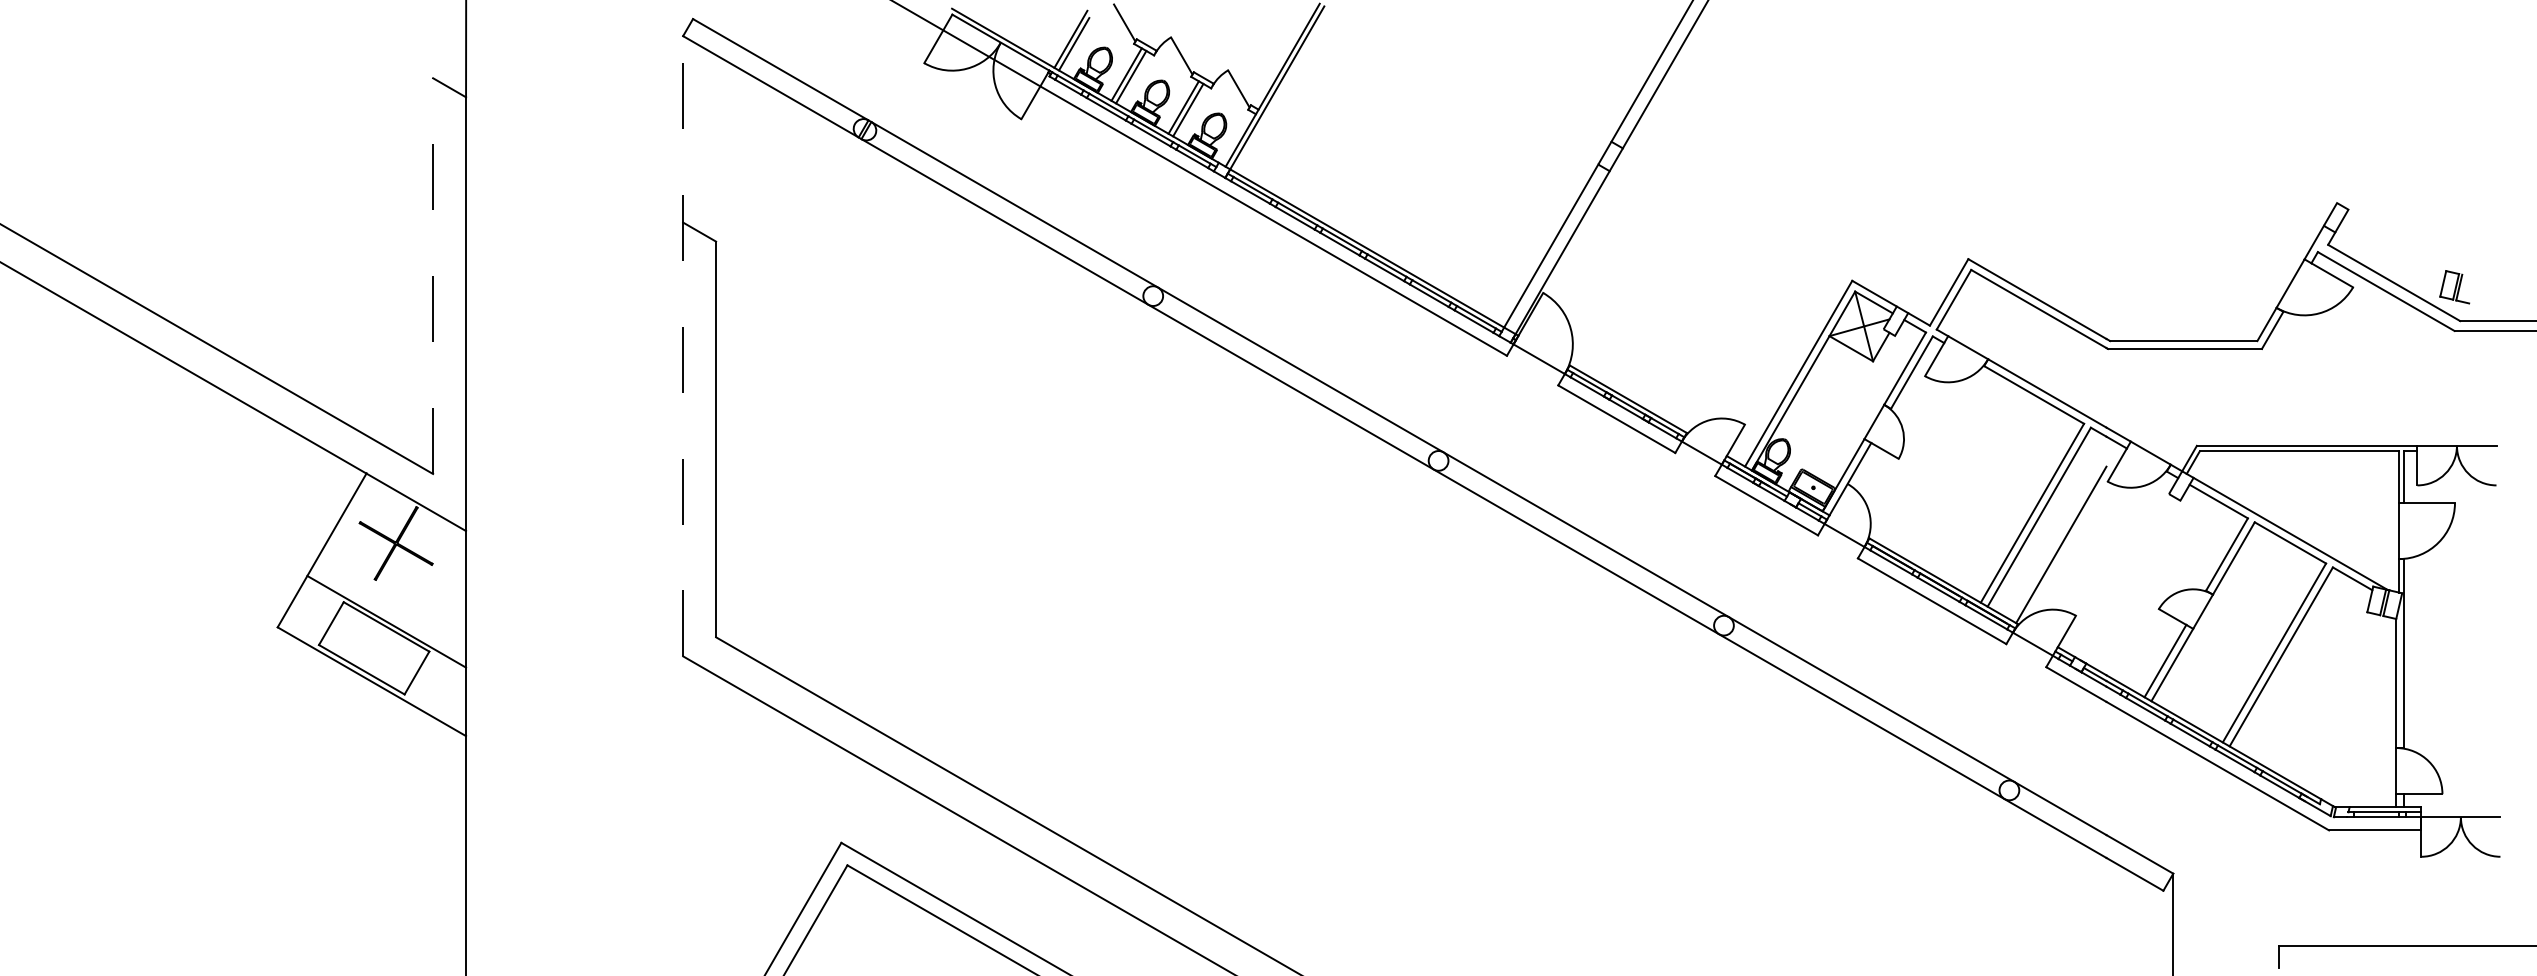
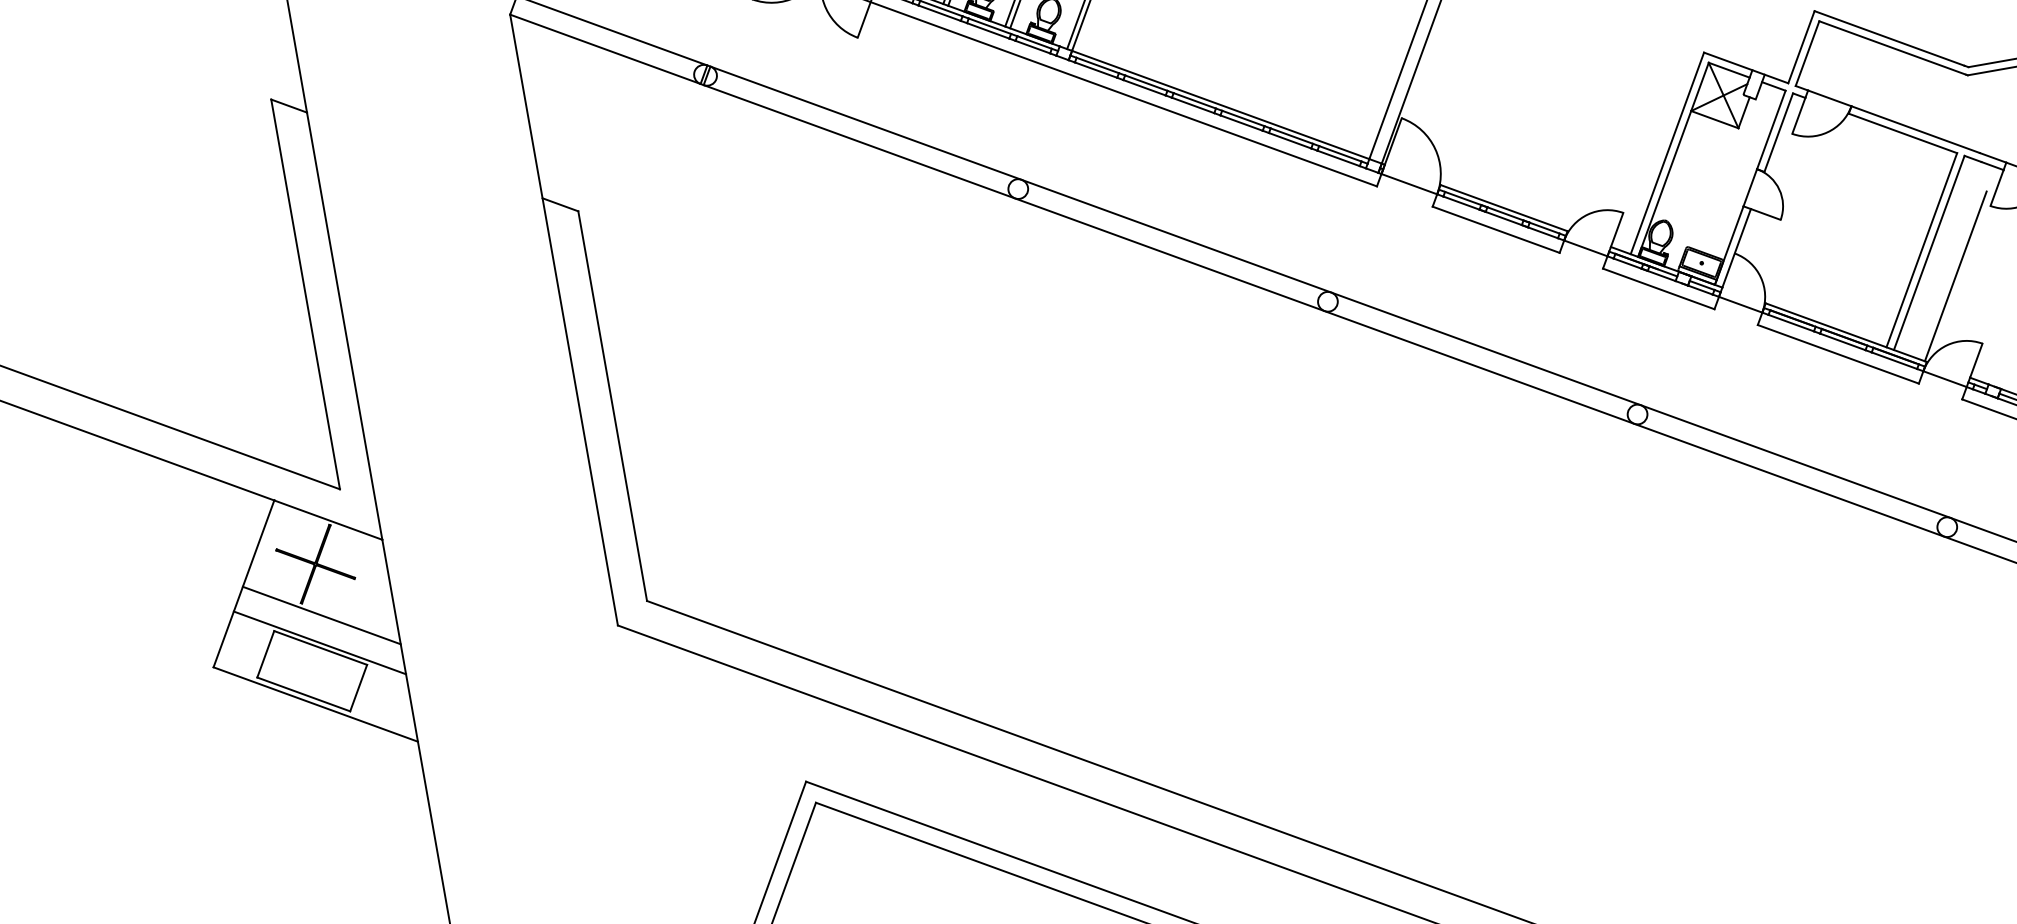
line: (433, 276) -> (306, 294), dashed -> solid
line: (683, 345) -> (564, 319), dashed -> solid
line: (393, 595) -> (322, 615), added

